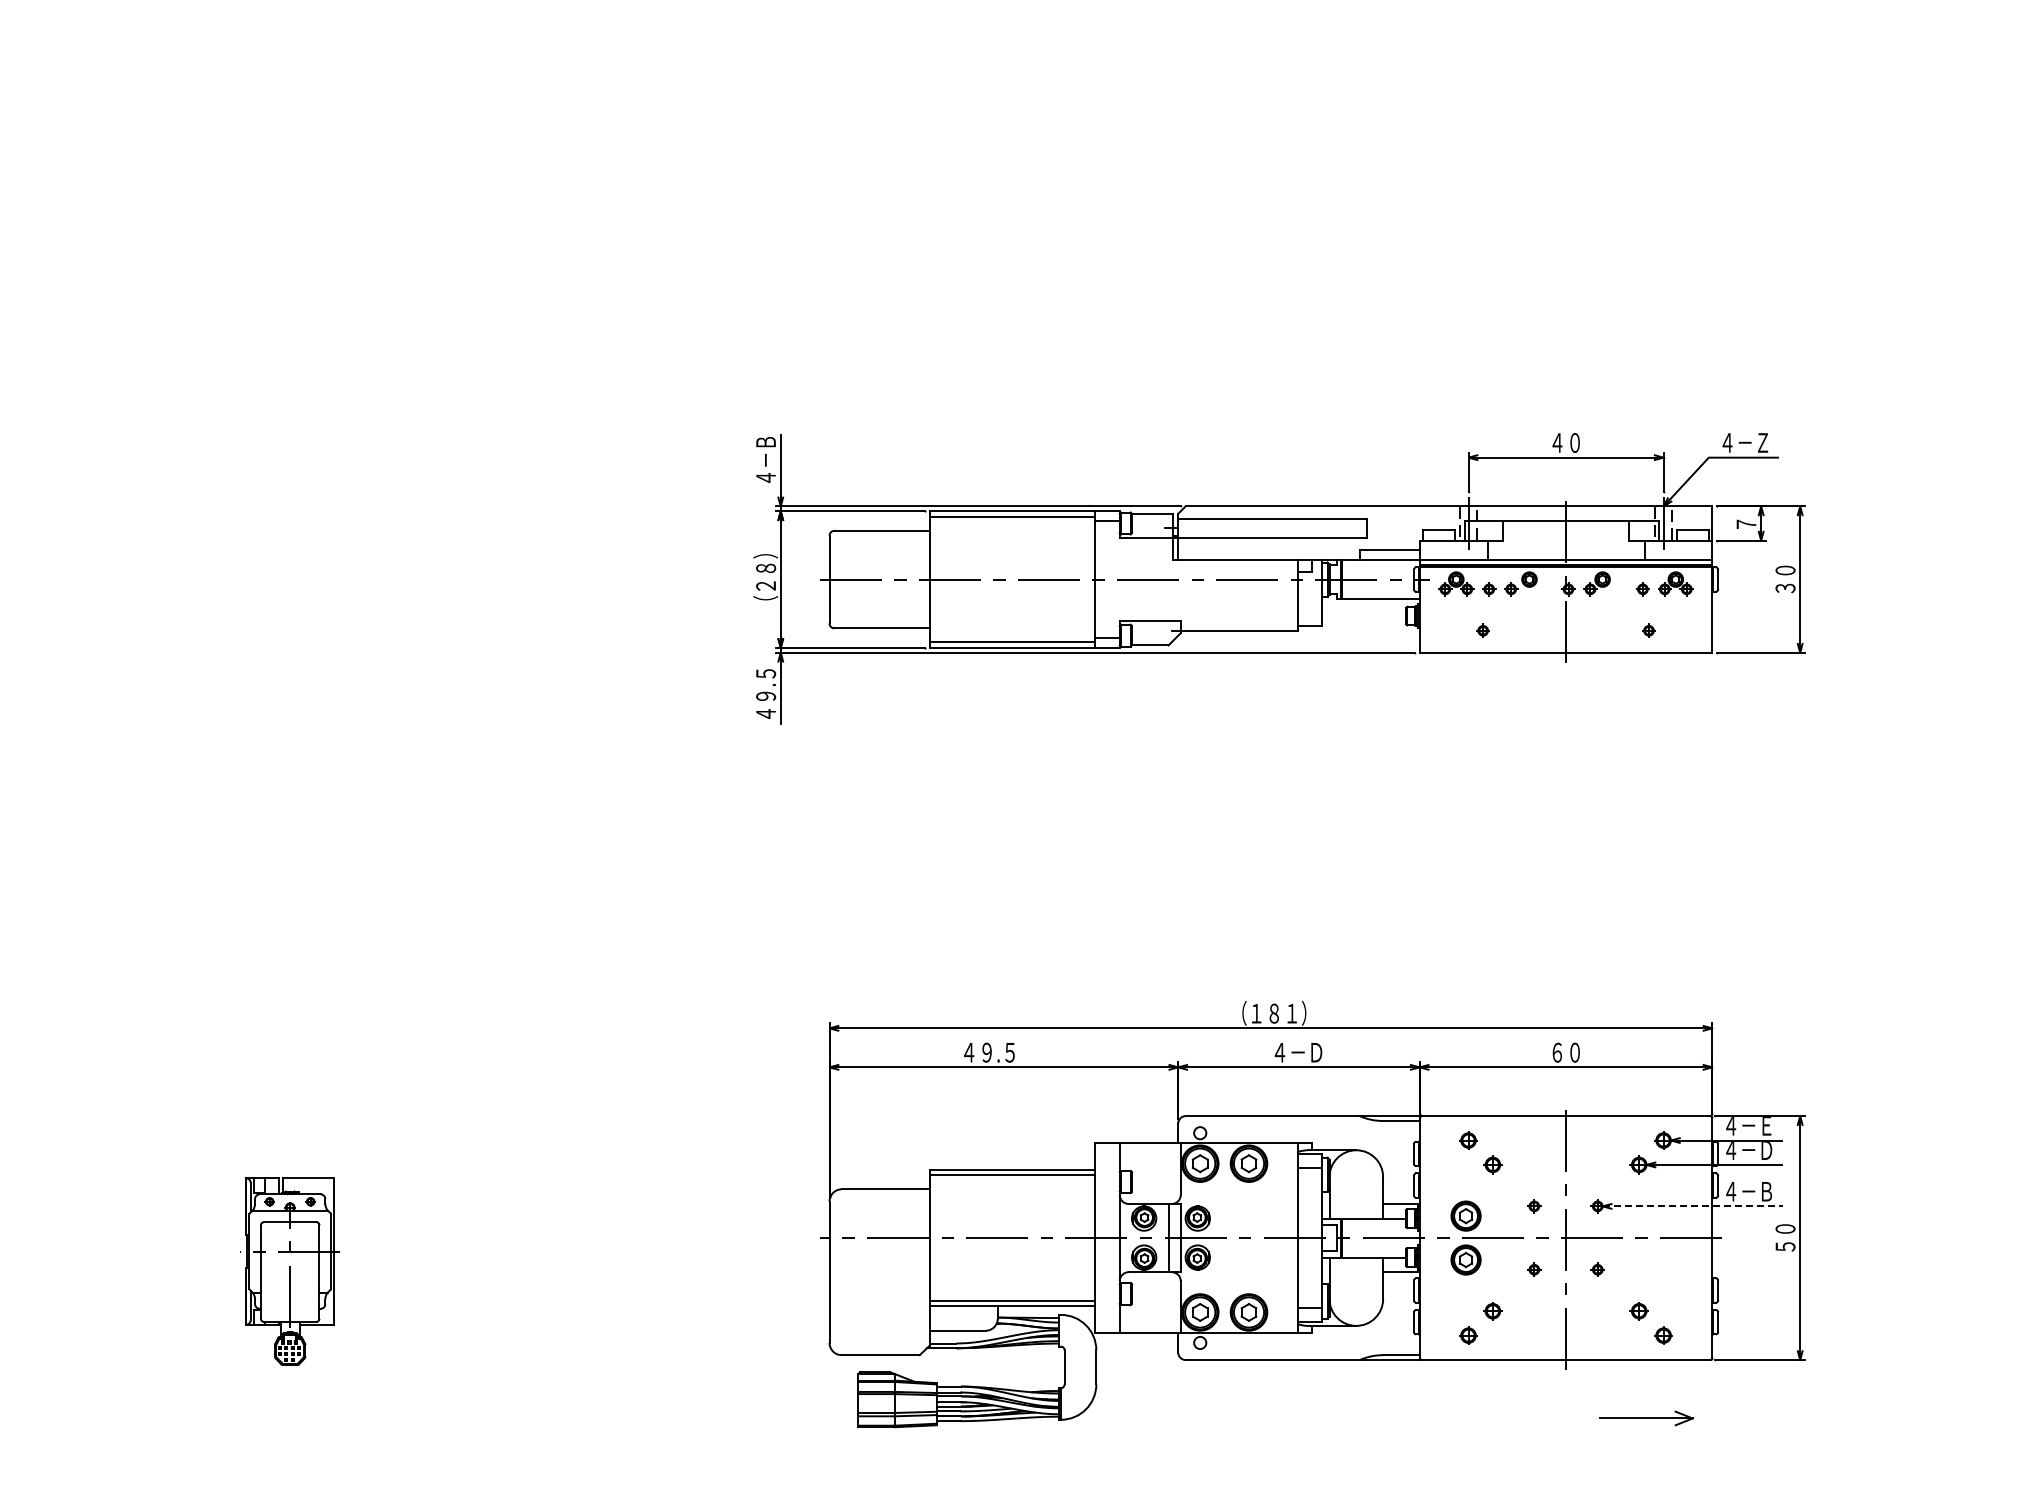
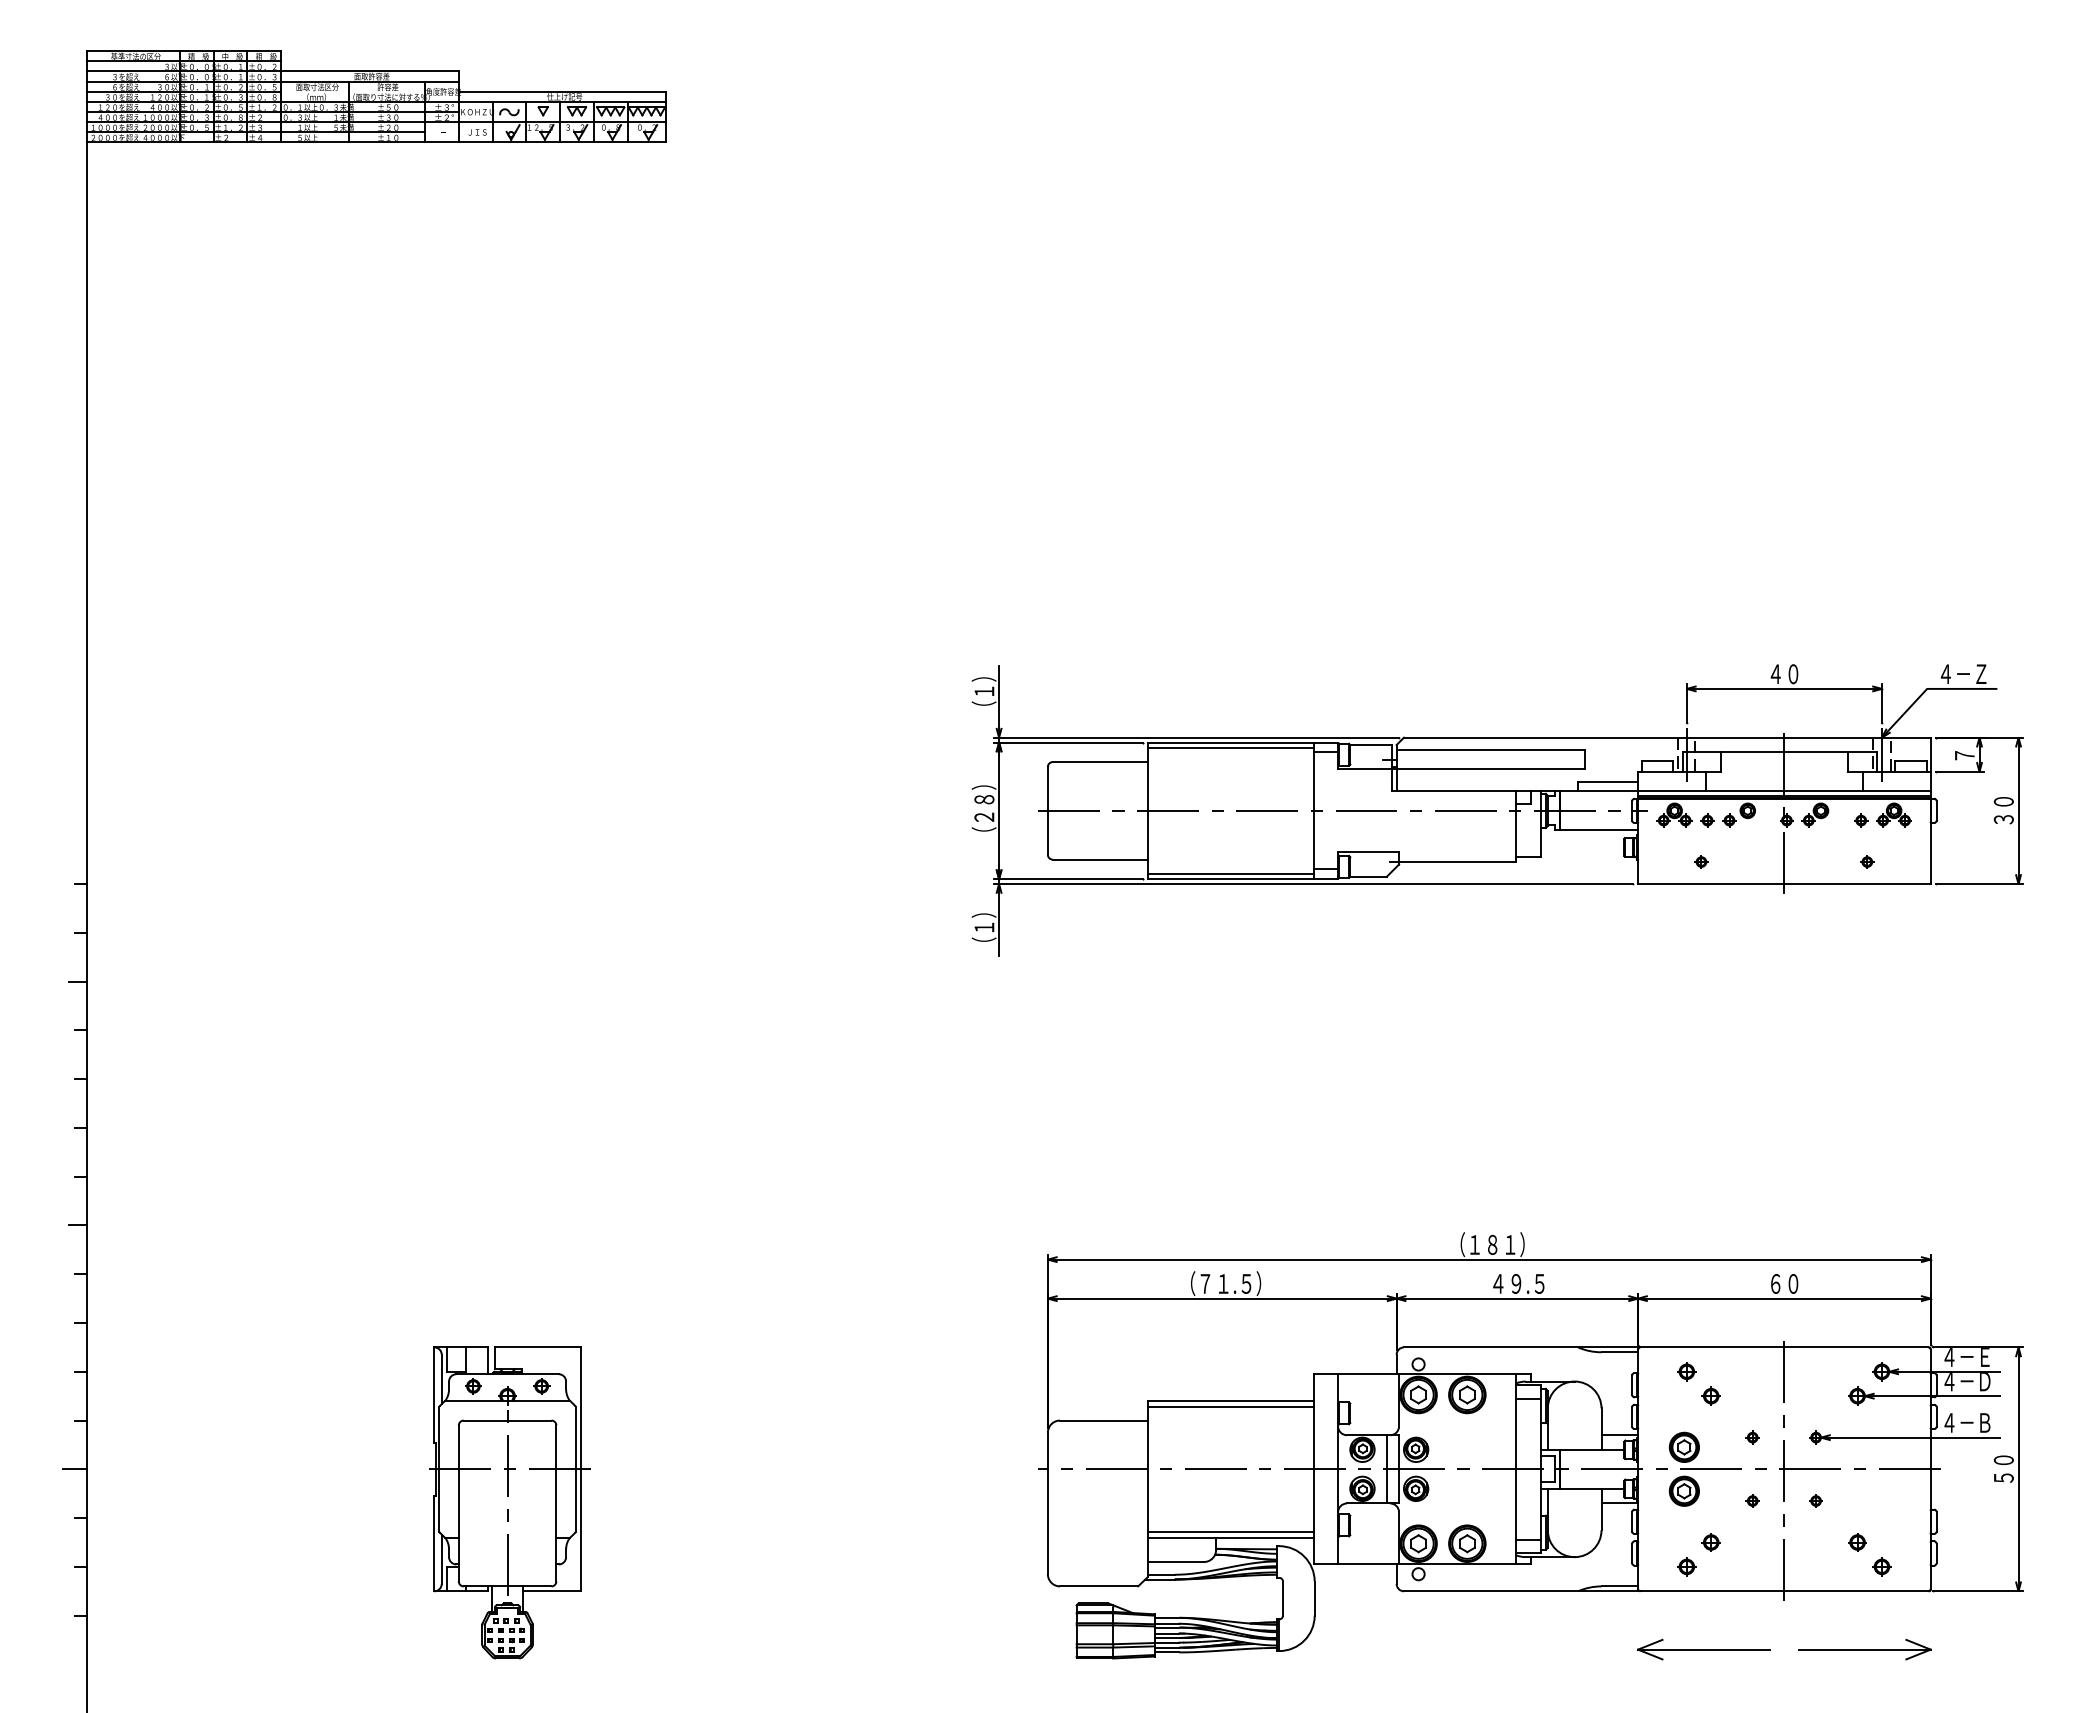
text: (765, 460) -> (983, 691), ４－Ｂ -> （１）
text: (765, 694) -> (983, 925), ４９.５ -> （１）
text: (1003, 1052) -> (1221, 1283), ４９.５ -> （７１.５）
text: (1308, 1052) -> (1526, 1283), ４－Ｄ -> ４９.５
line: (1693, 1206) -> (1911, 1437), dashed -> solid
part: (291, 1271) -> (509, 1502), size x1.67
part: (1485, 1418) -> (1703, 1649), added
part: (1646, 1418) -> (1864, 1649), size x1.43

